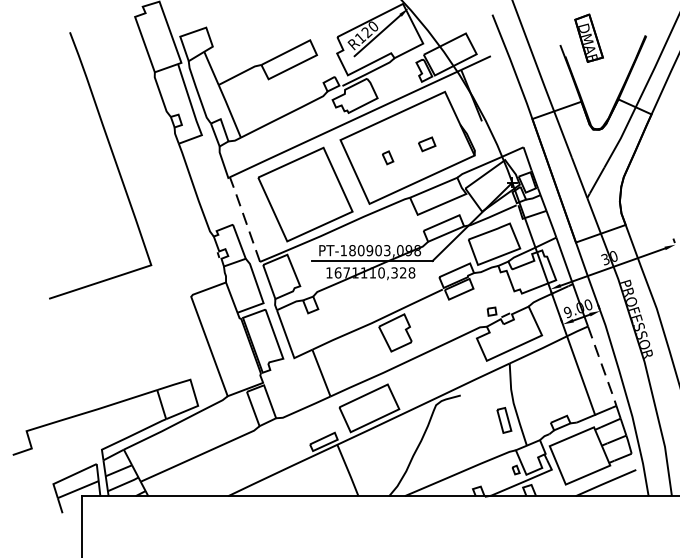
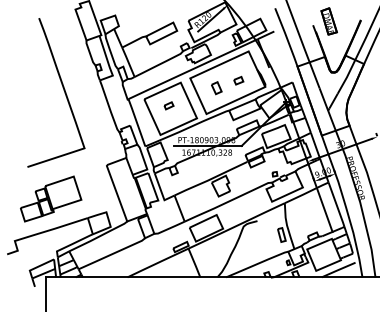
part: (387, 158) -> (216, 88), size x1.67
part: (301, 188) -> (168, 105), added
line: (244, 219) -> (136, 122), dashed -> solid
part: (92, 355) -> (51, 198), added
line: (602, 365) -> (336, 204), dashed -> solid

